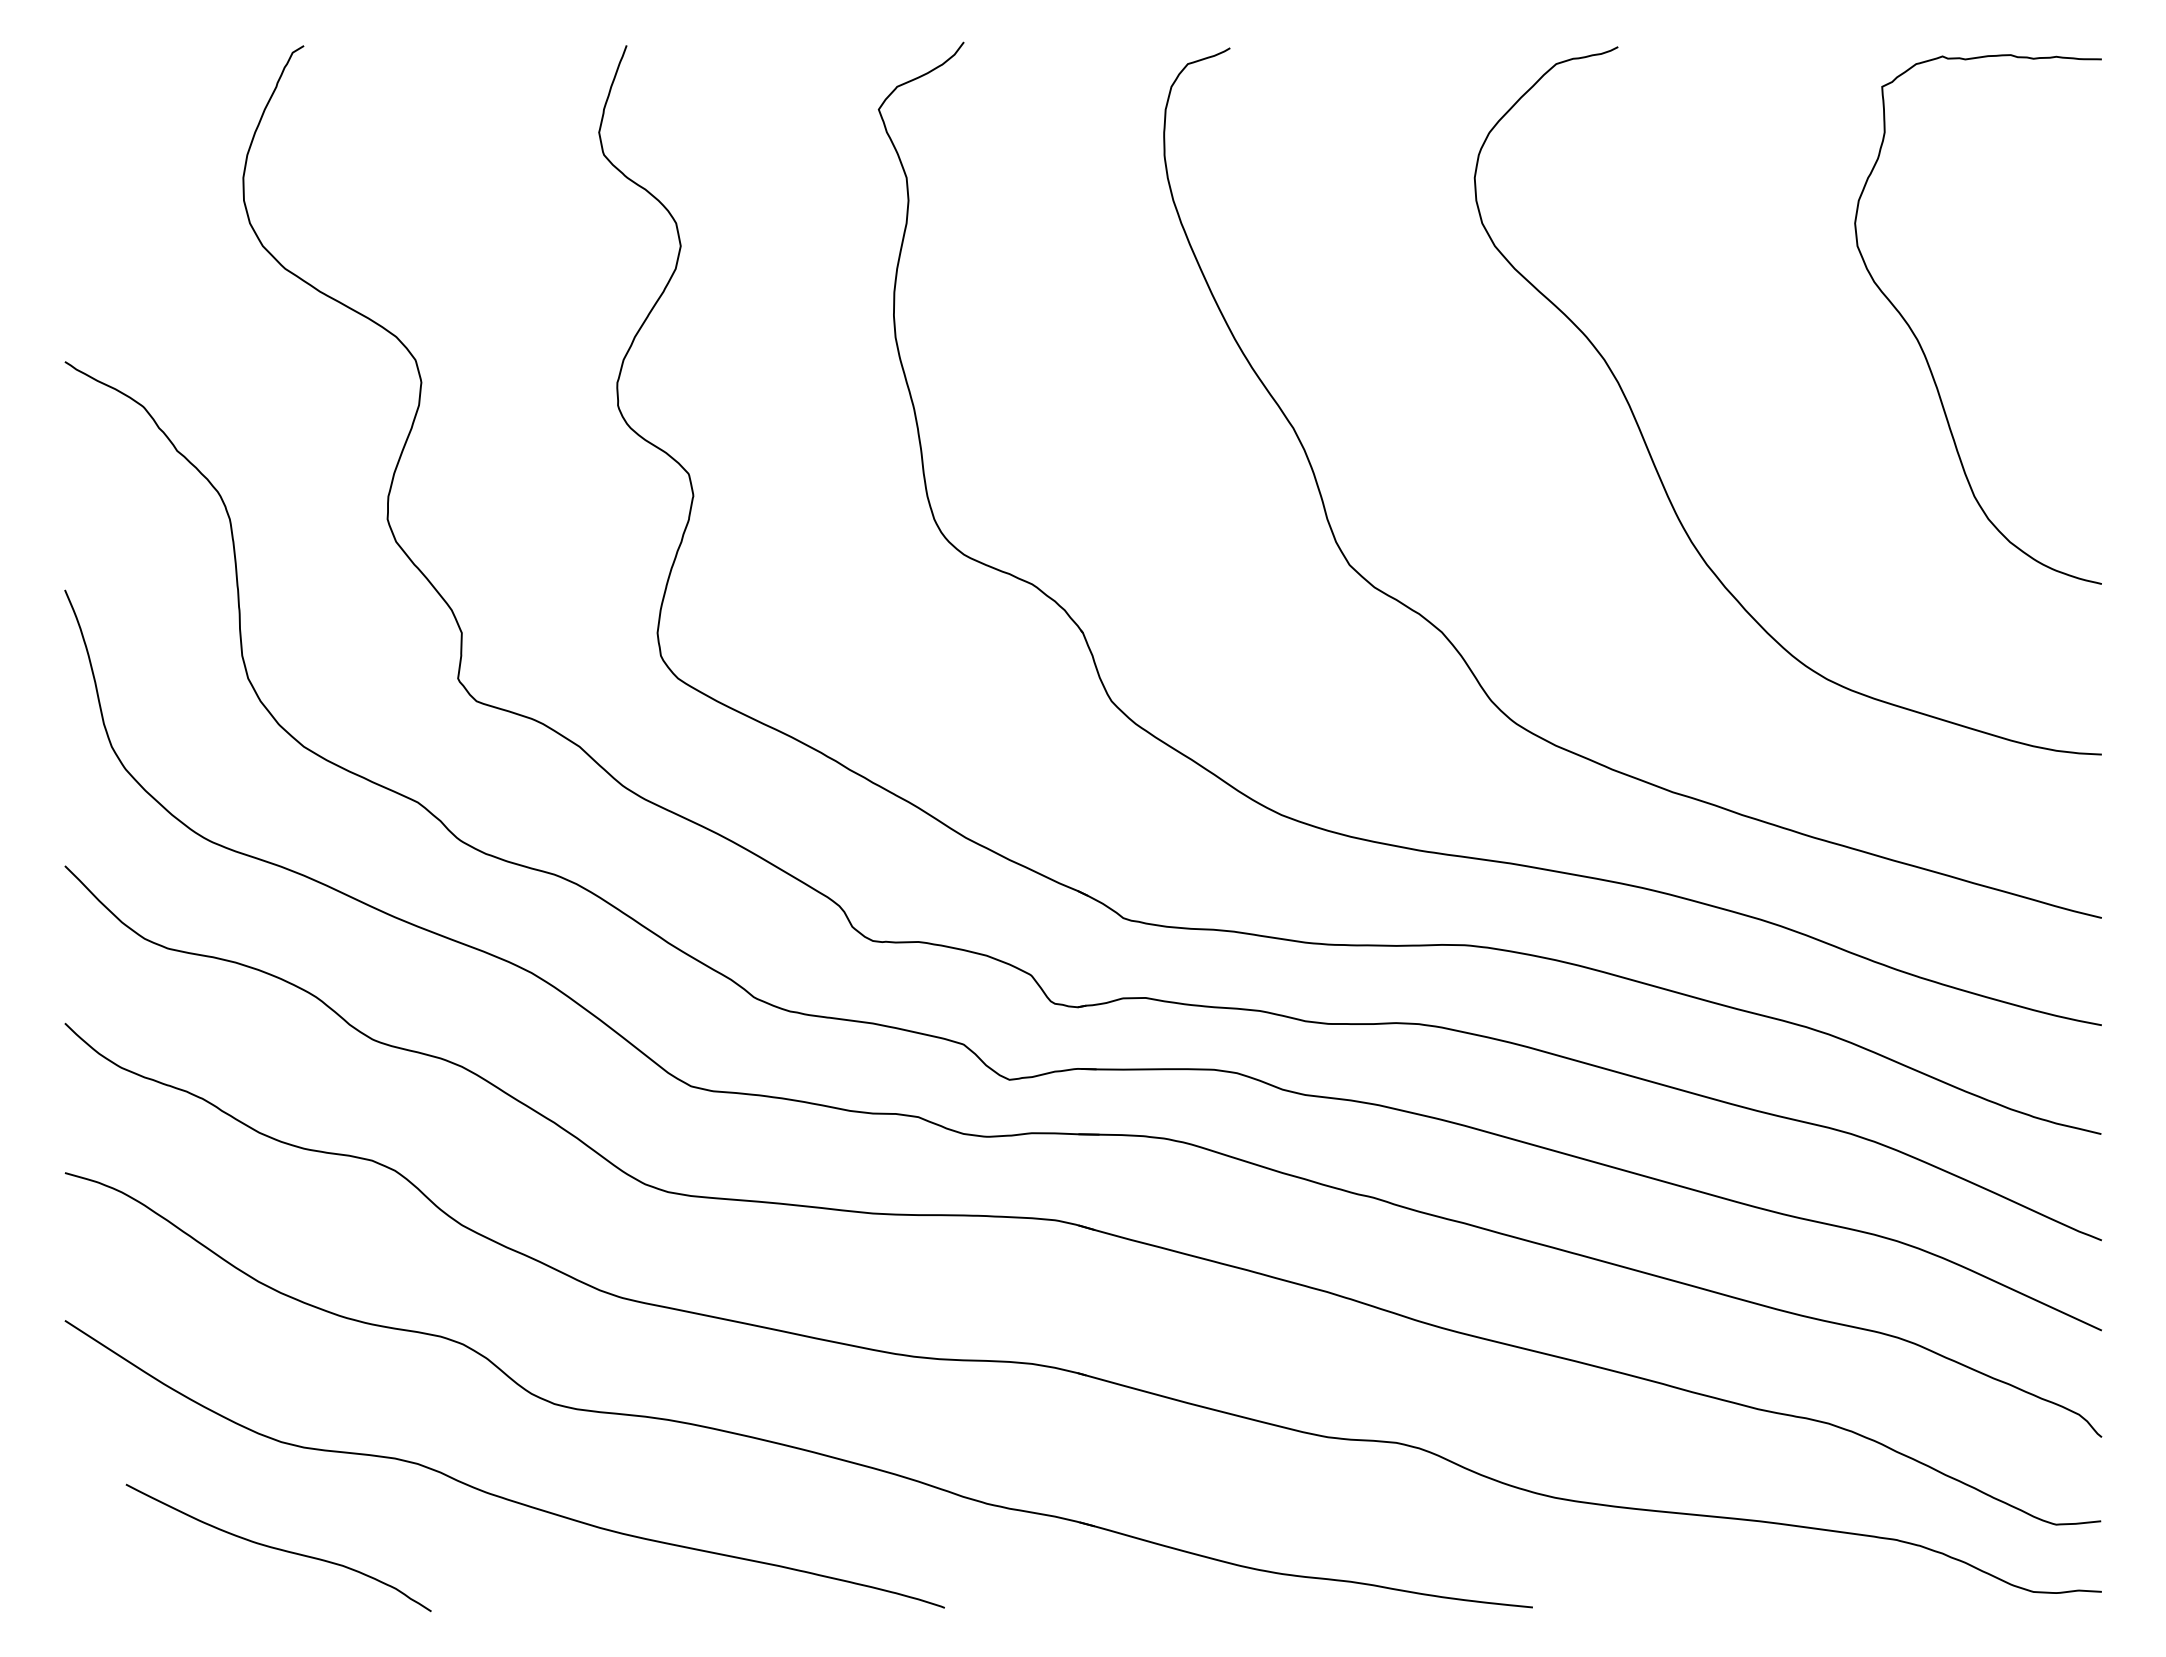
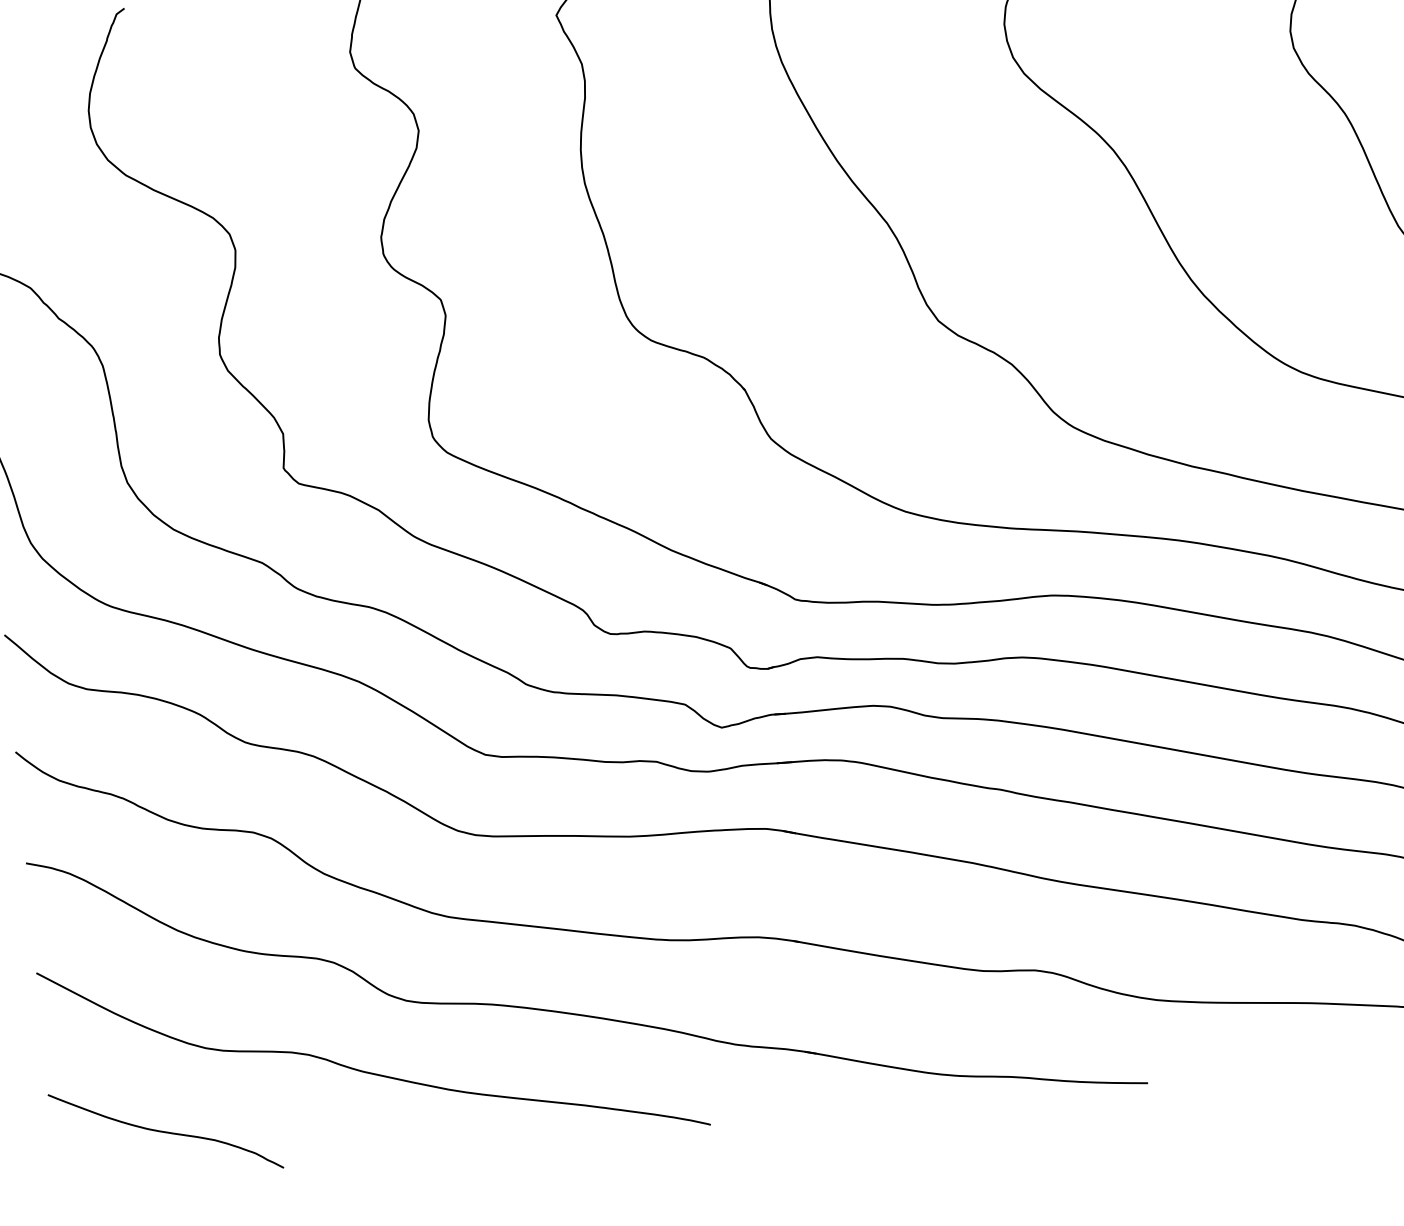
curve: (278, 1548) -> (165, 1131), moved

